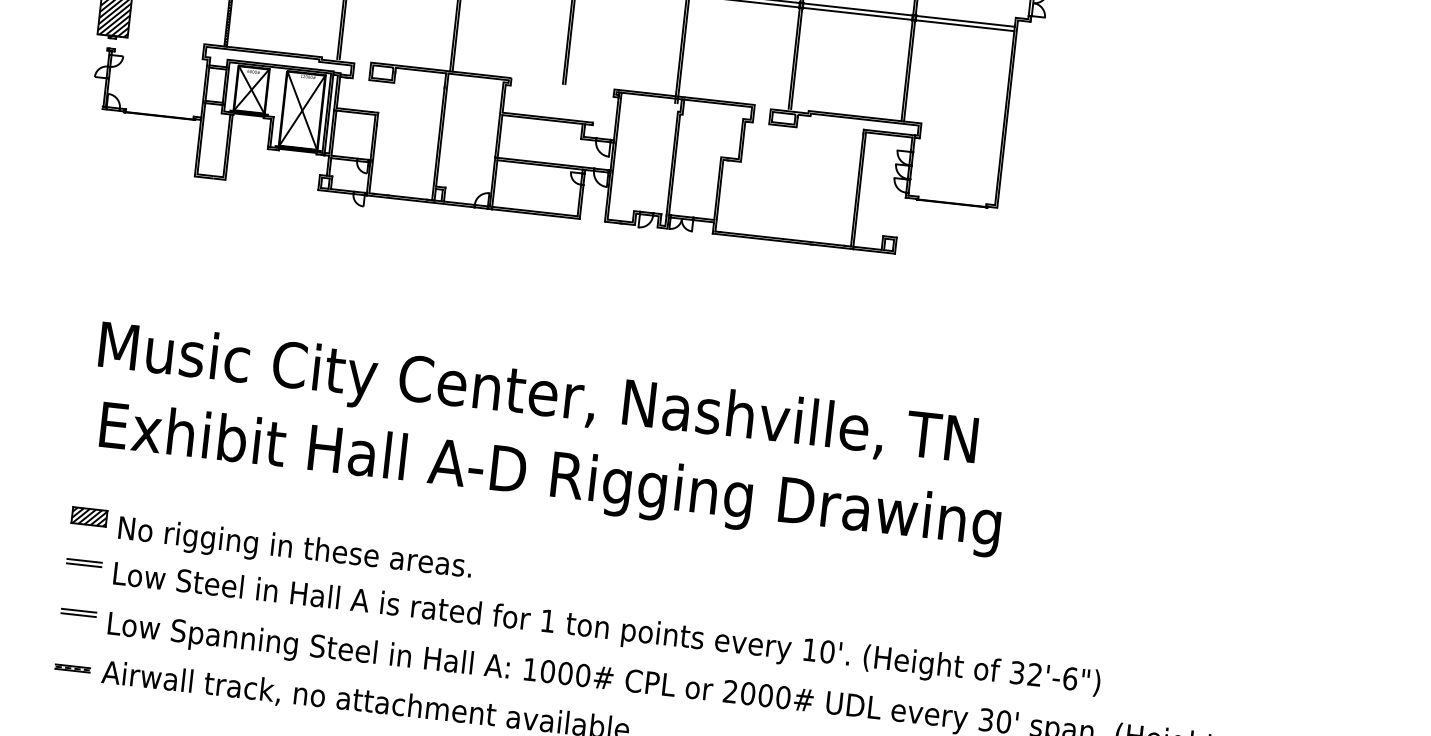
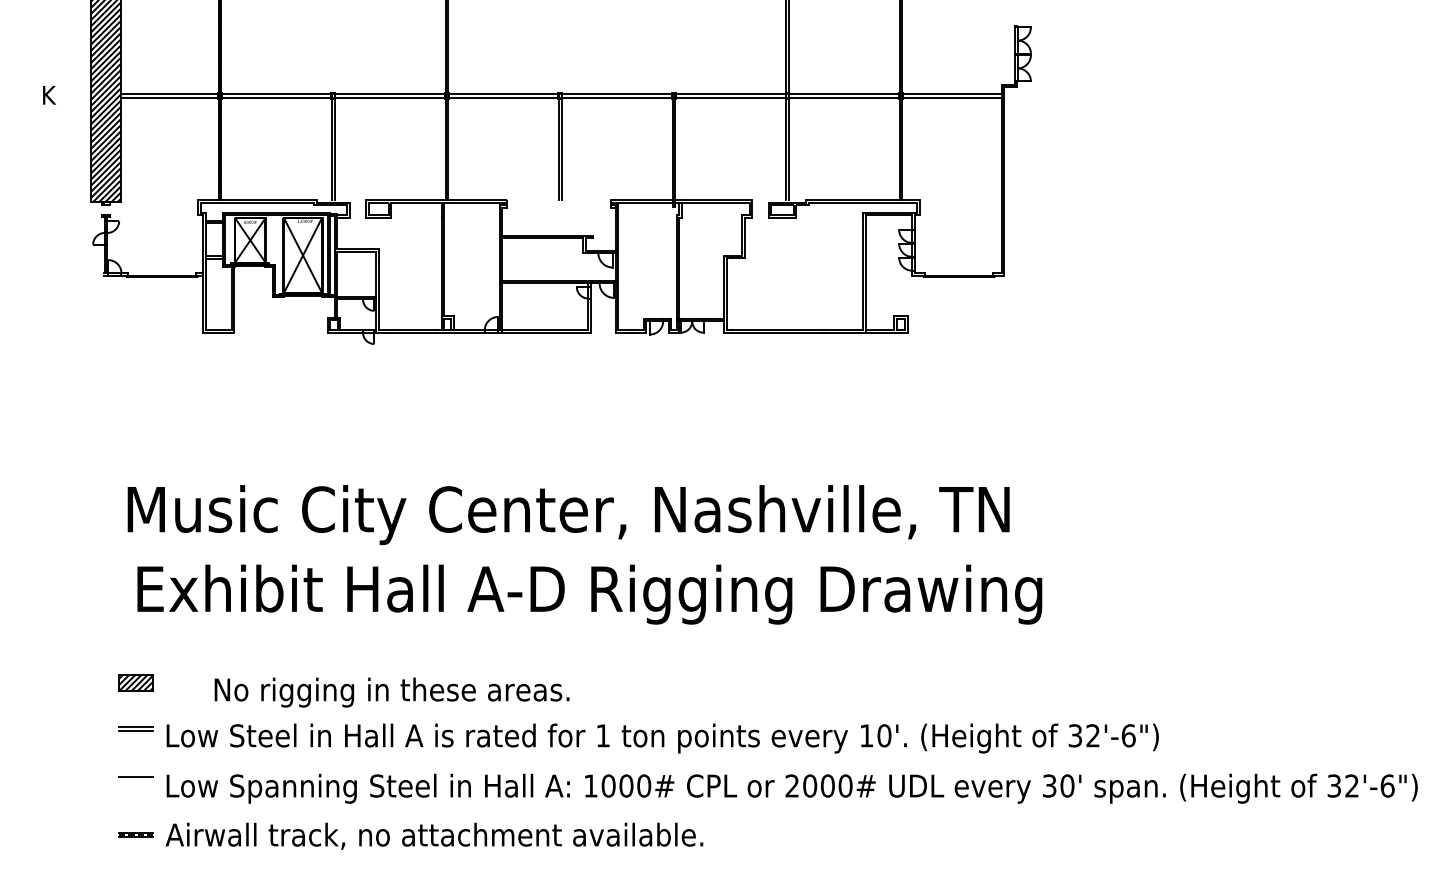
text: (294, 549) -> (391, 692), moved
line: (78, 615) -> (135, 781), removed

